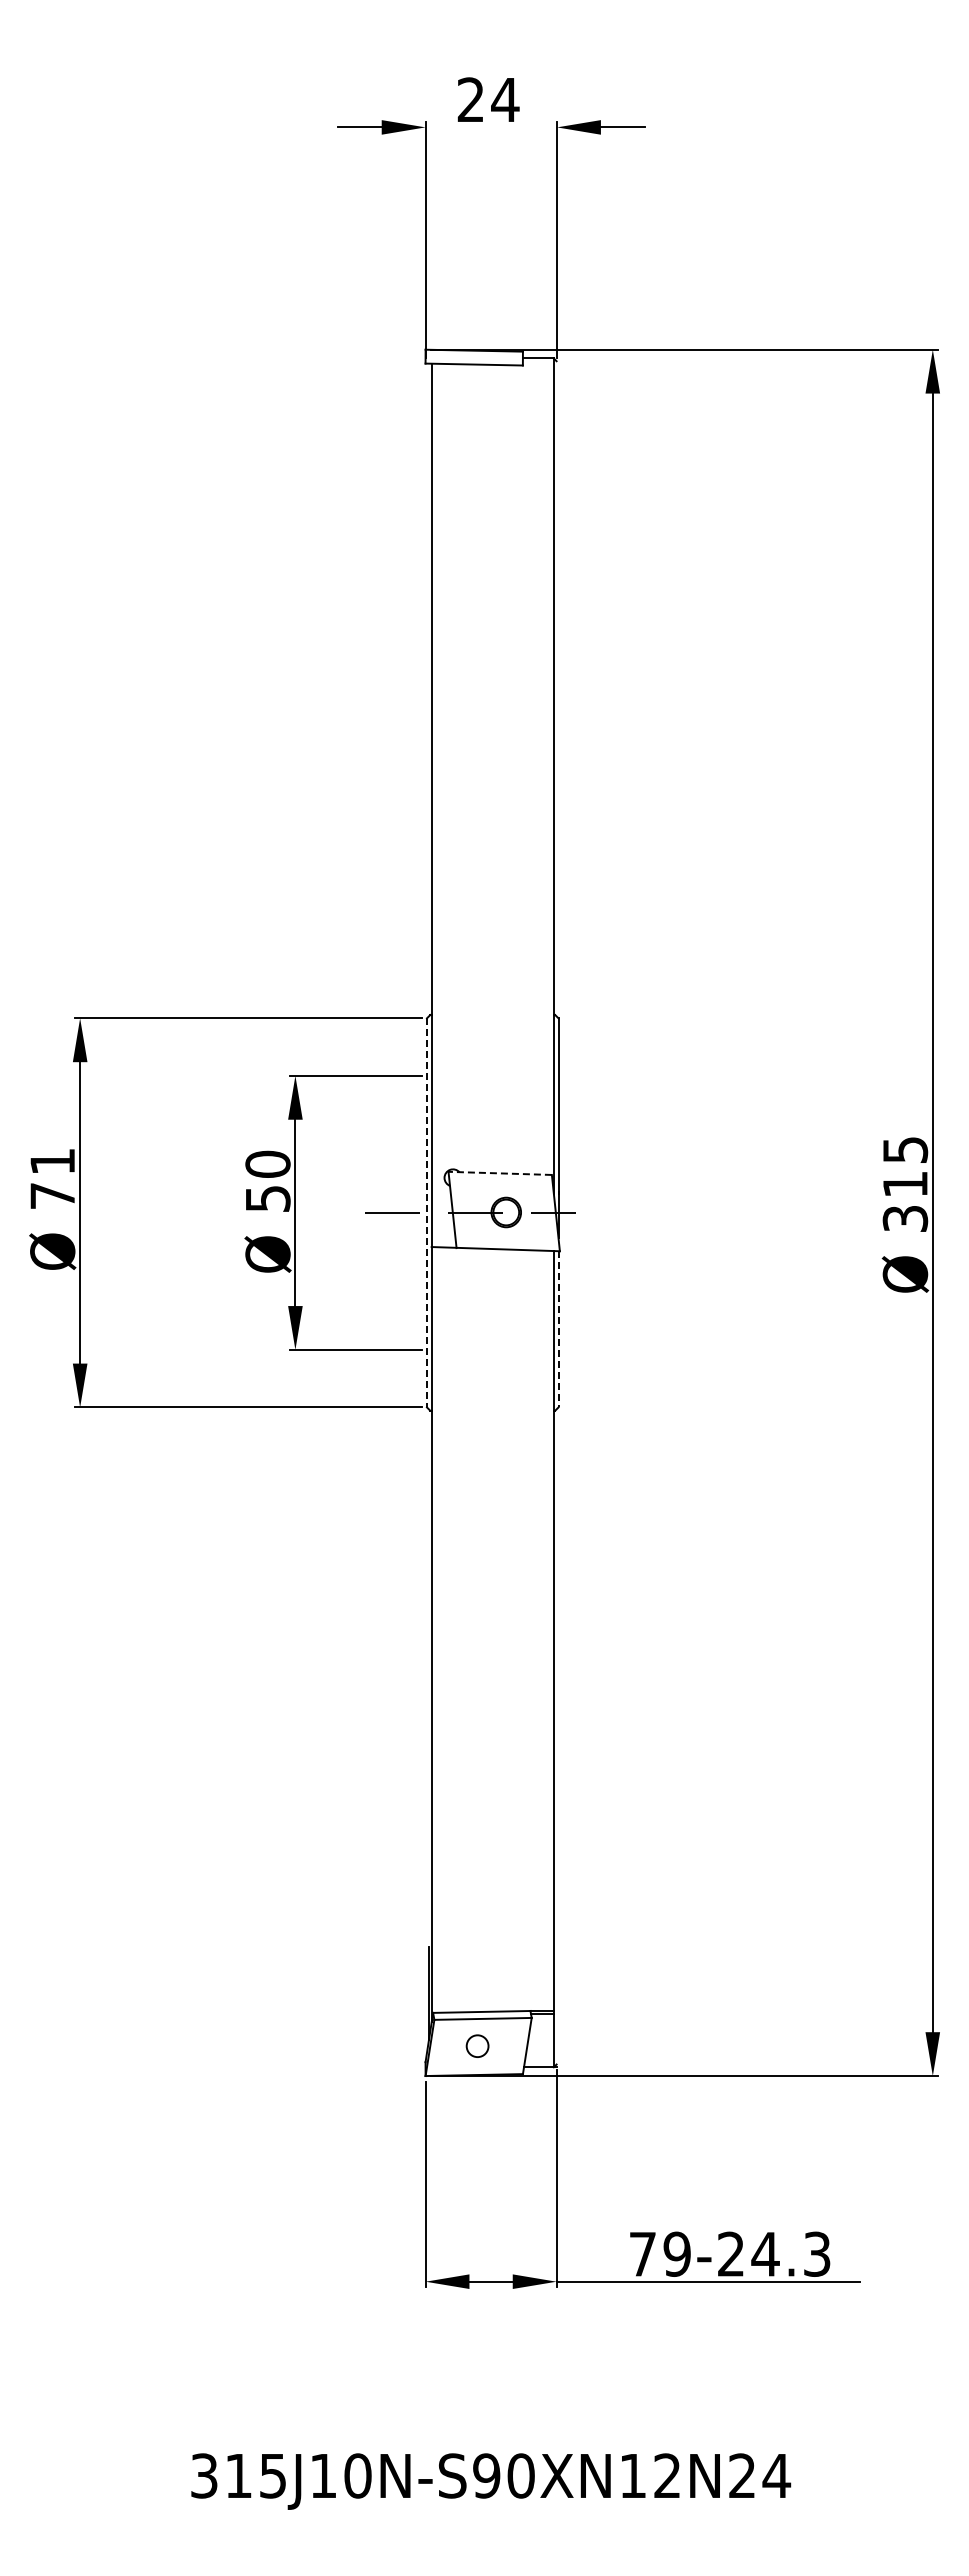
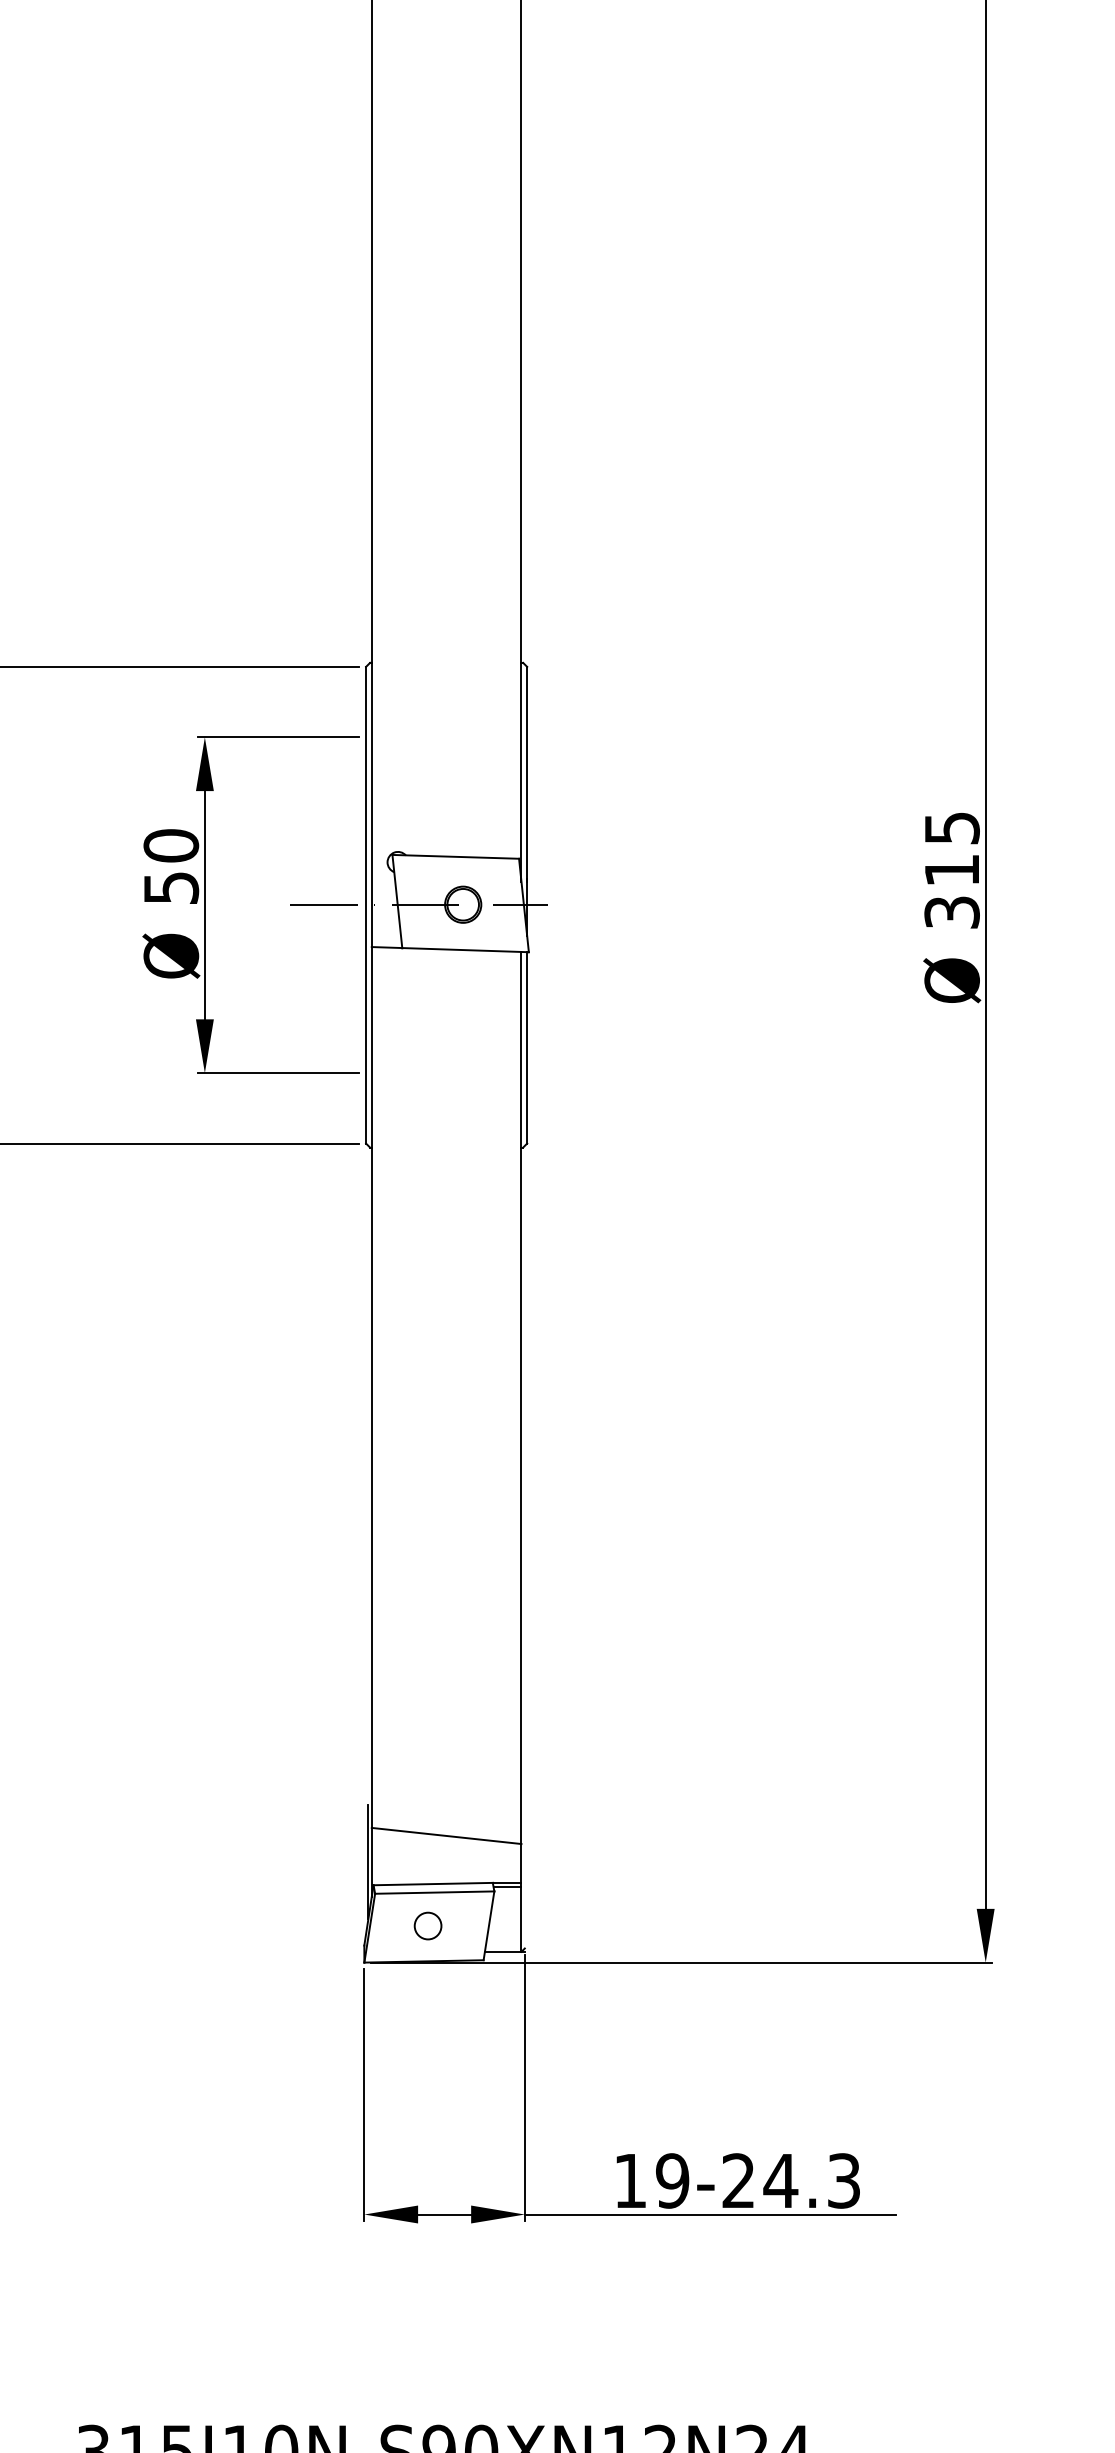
line: (500, 1173) -> (456, 856), dashed -> solid
line: (426, 1212) -> (365, 904), dashed -> solid
line: (558, 1329) -> (527, 1048), dashed -> solid
line: (492, 1972) -> (446, 1835), added
text: (642, 2254) -> (630, 2181), 79-24.3 -> 19-24.3

